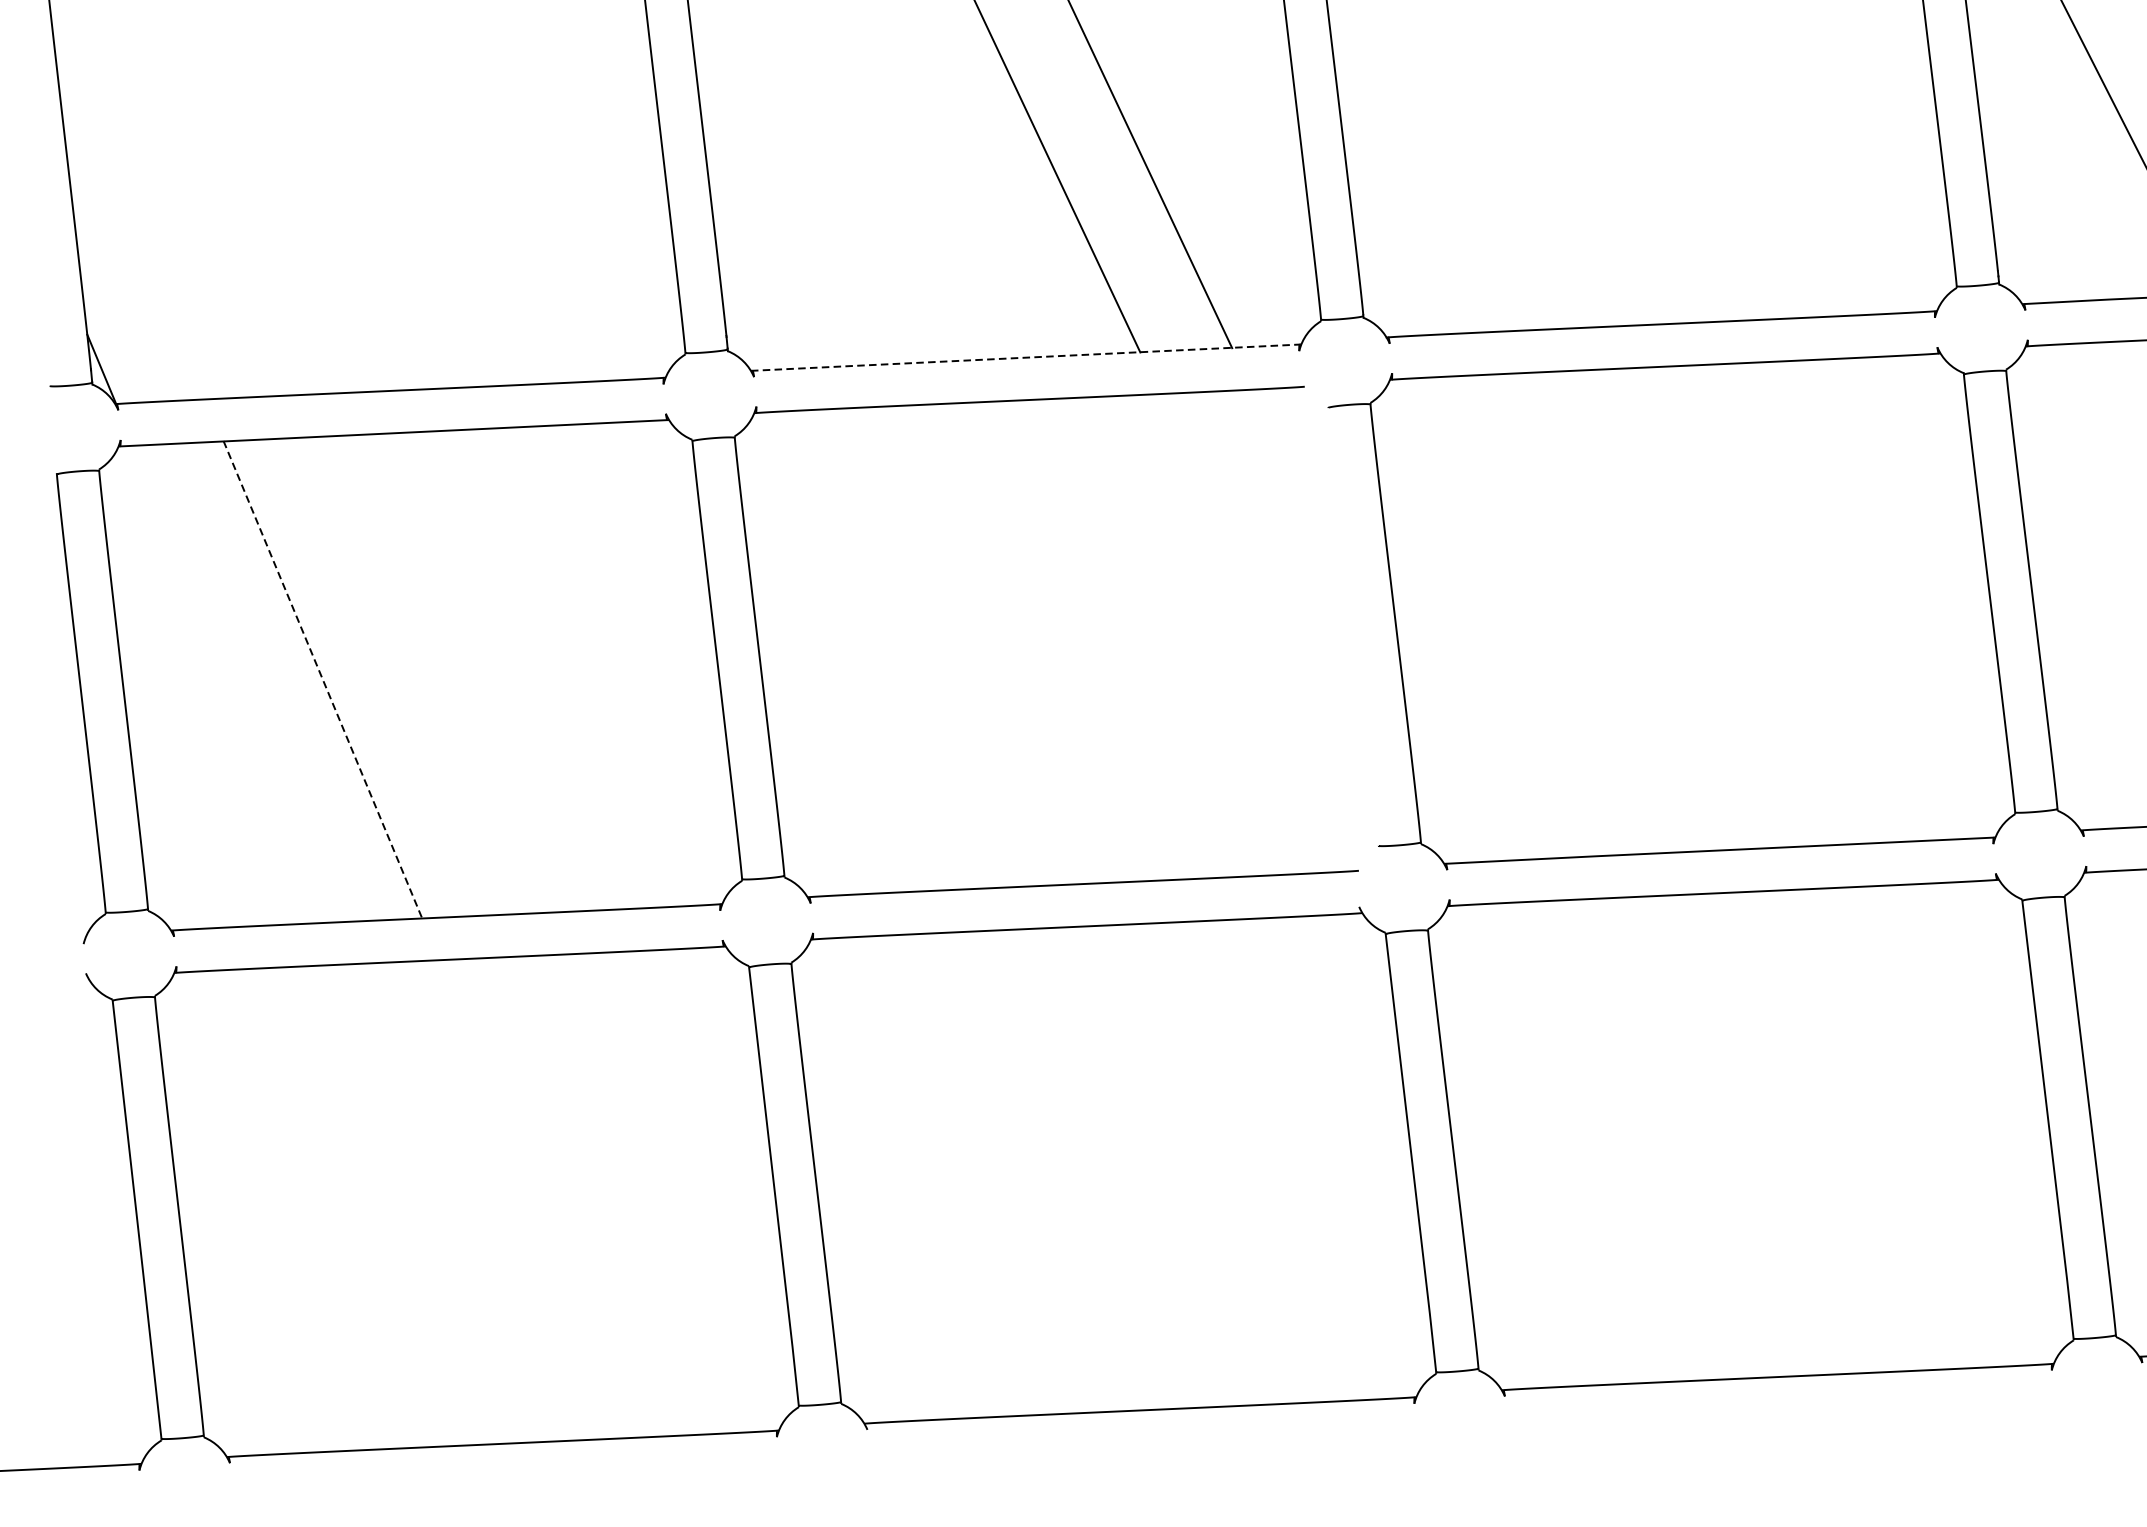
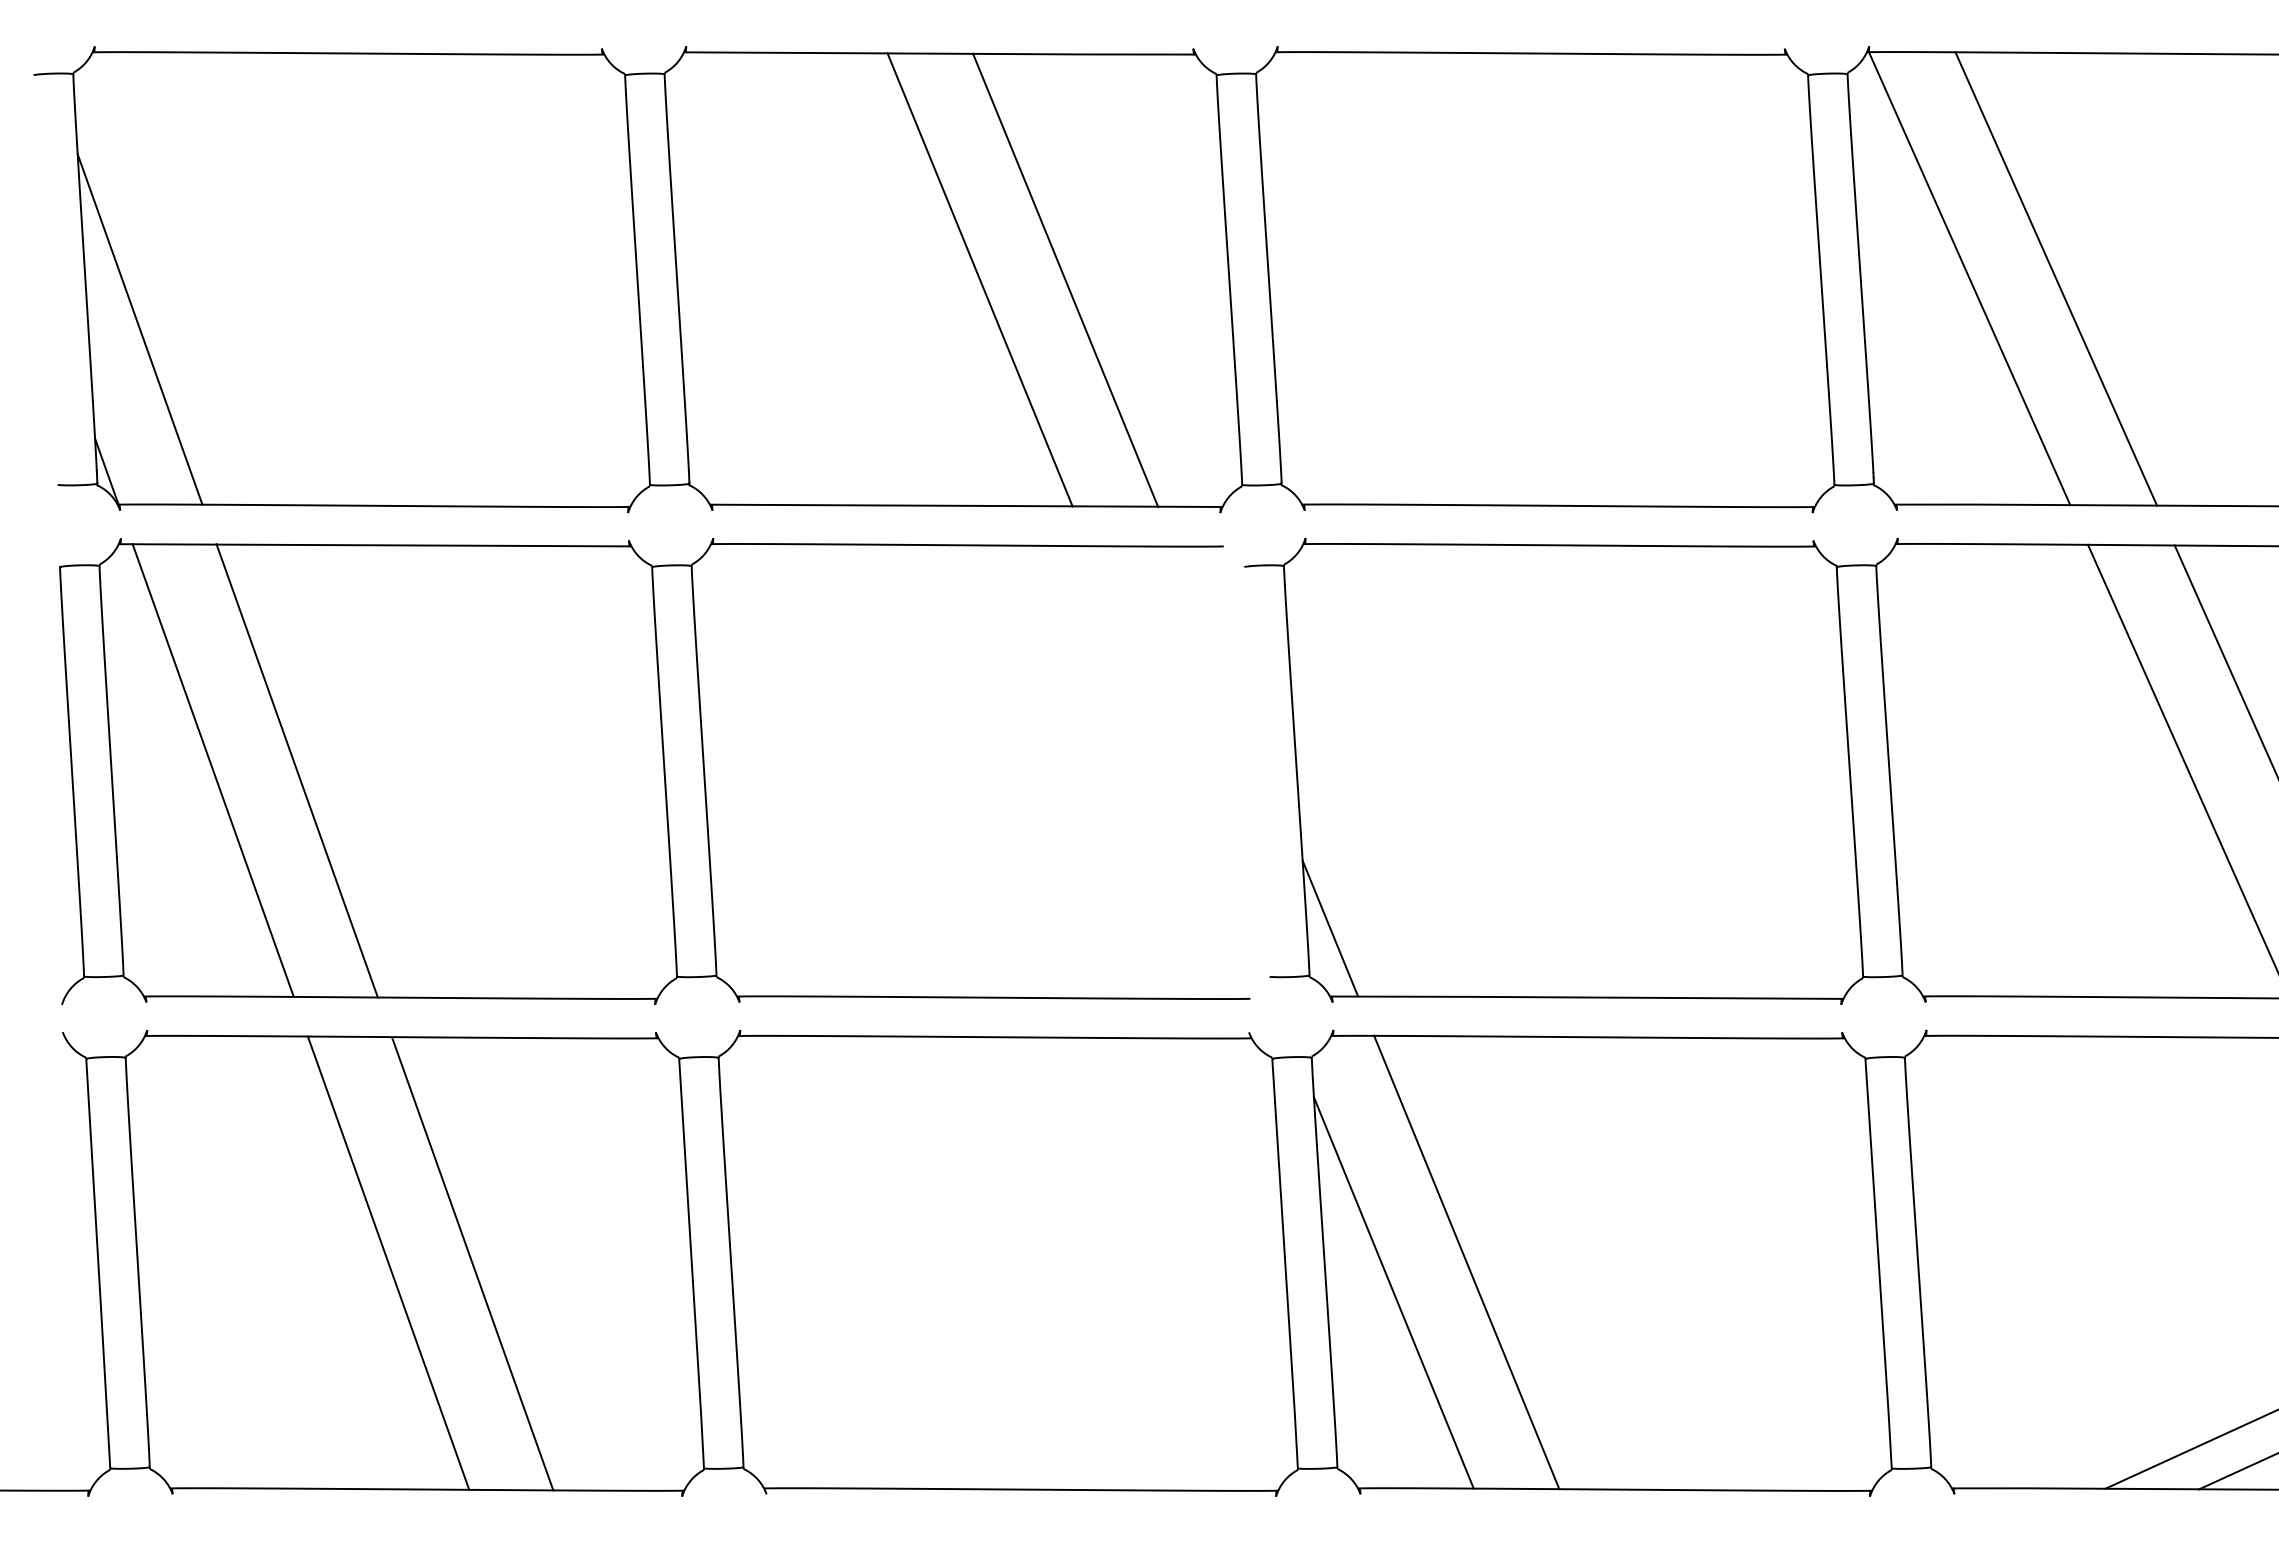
line: (128, 214) -> (139, 329), added
line: (1027, 357) -> (967, 505), dashed -> solid
line: (323, 679) -> (297, 770), dashed -> solid
line: (231, 684) -> (212, 770), added
line: (1440, 790) -> (1330, 928), added
line: (1605, 1141) -> (1466, 1262), added
line: (1528, 1177) -> (1393, 1292), added
line: (538, 1198) -> (472, 1263), added
line: (448, 1202) -> (388, 1262), added

